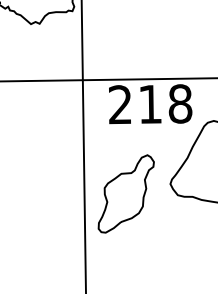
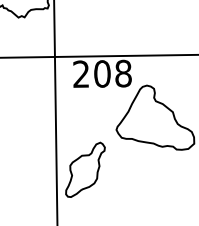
text: (150, 103) -> (102, 73), 218 -> 208
part: (126, 193) -> (85, 169), moved

